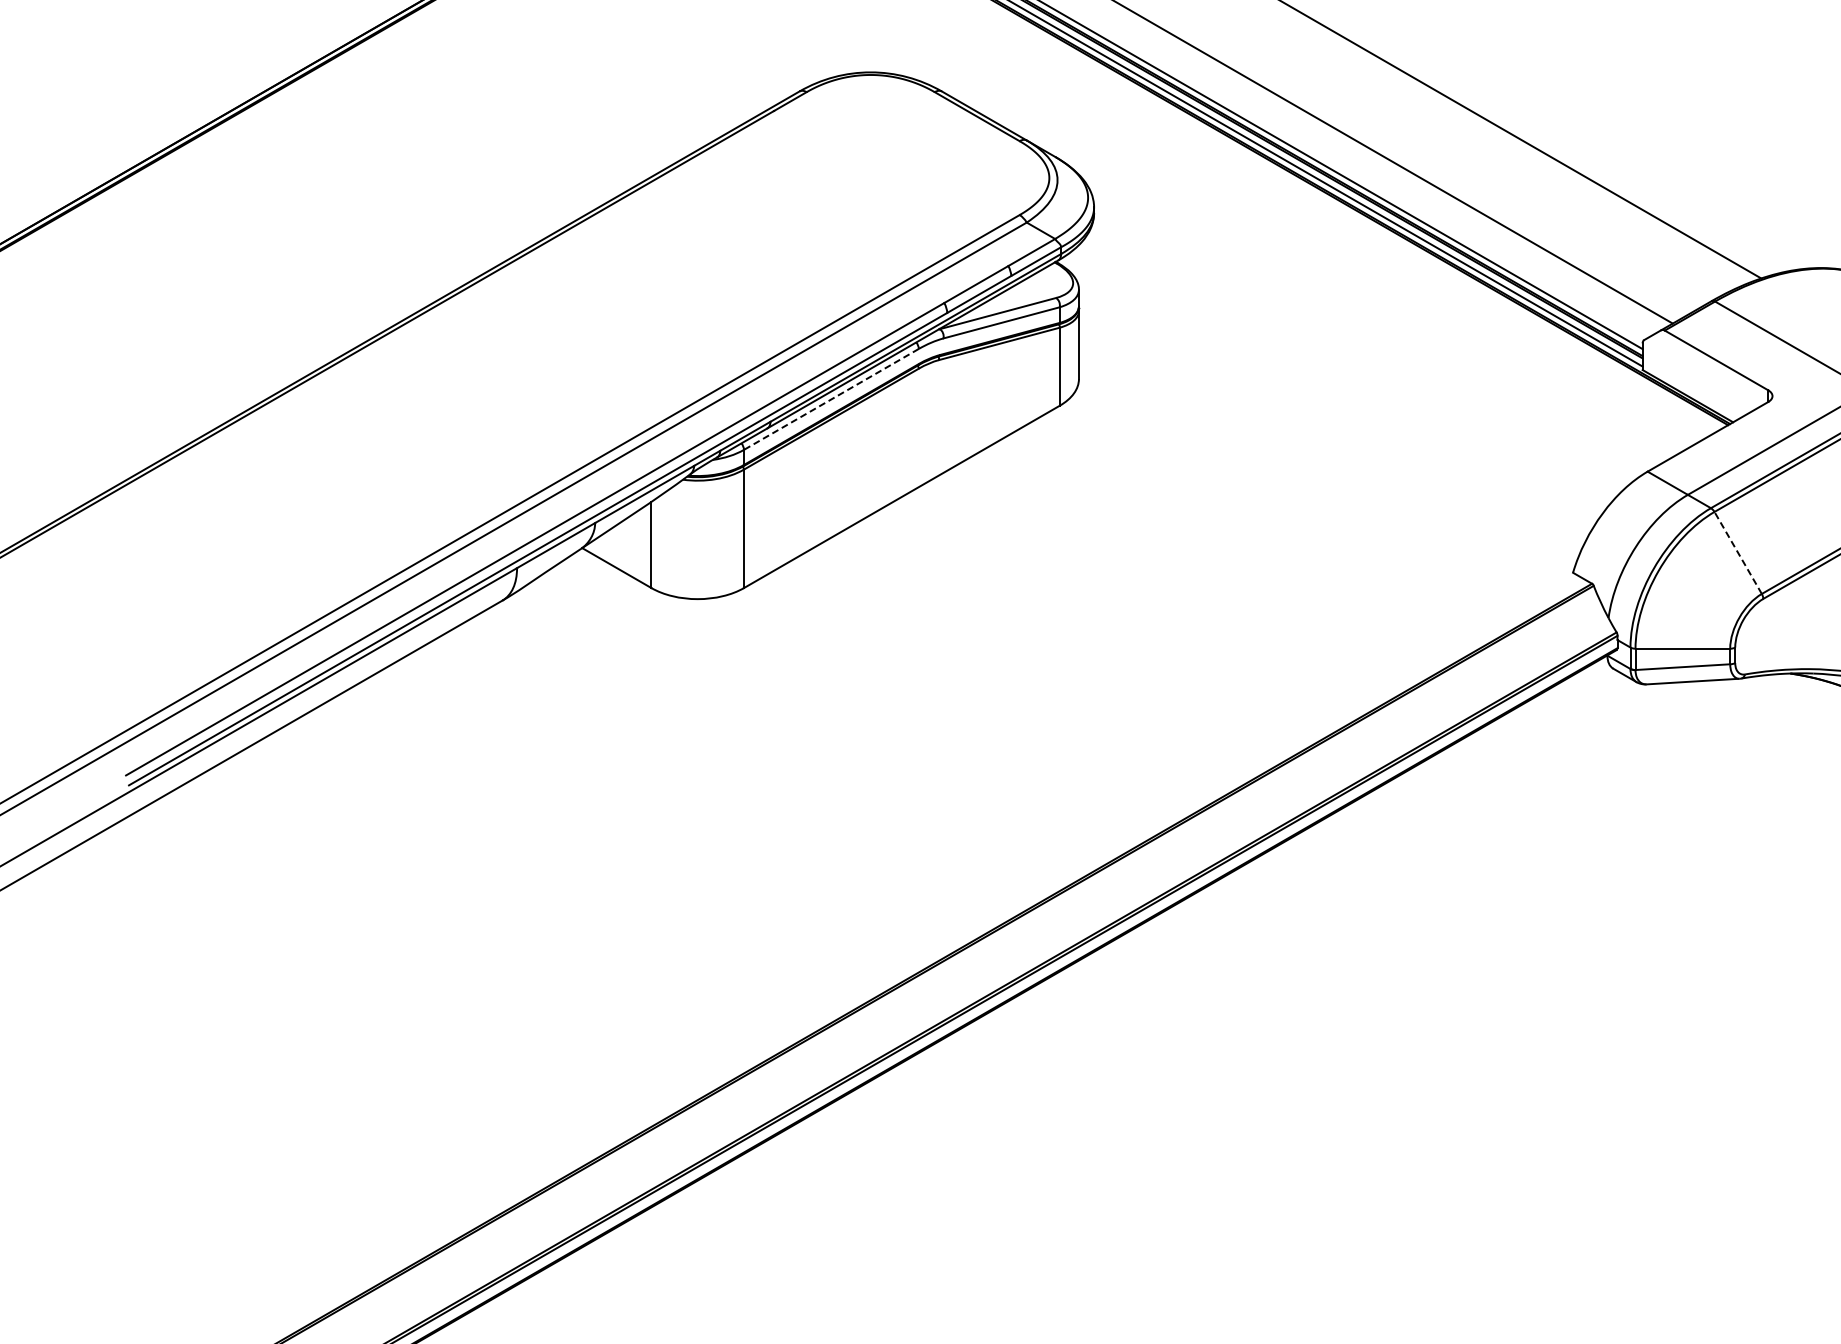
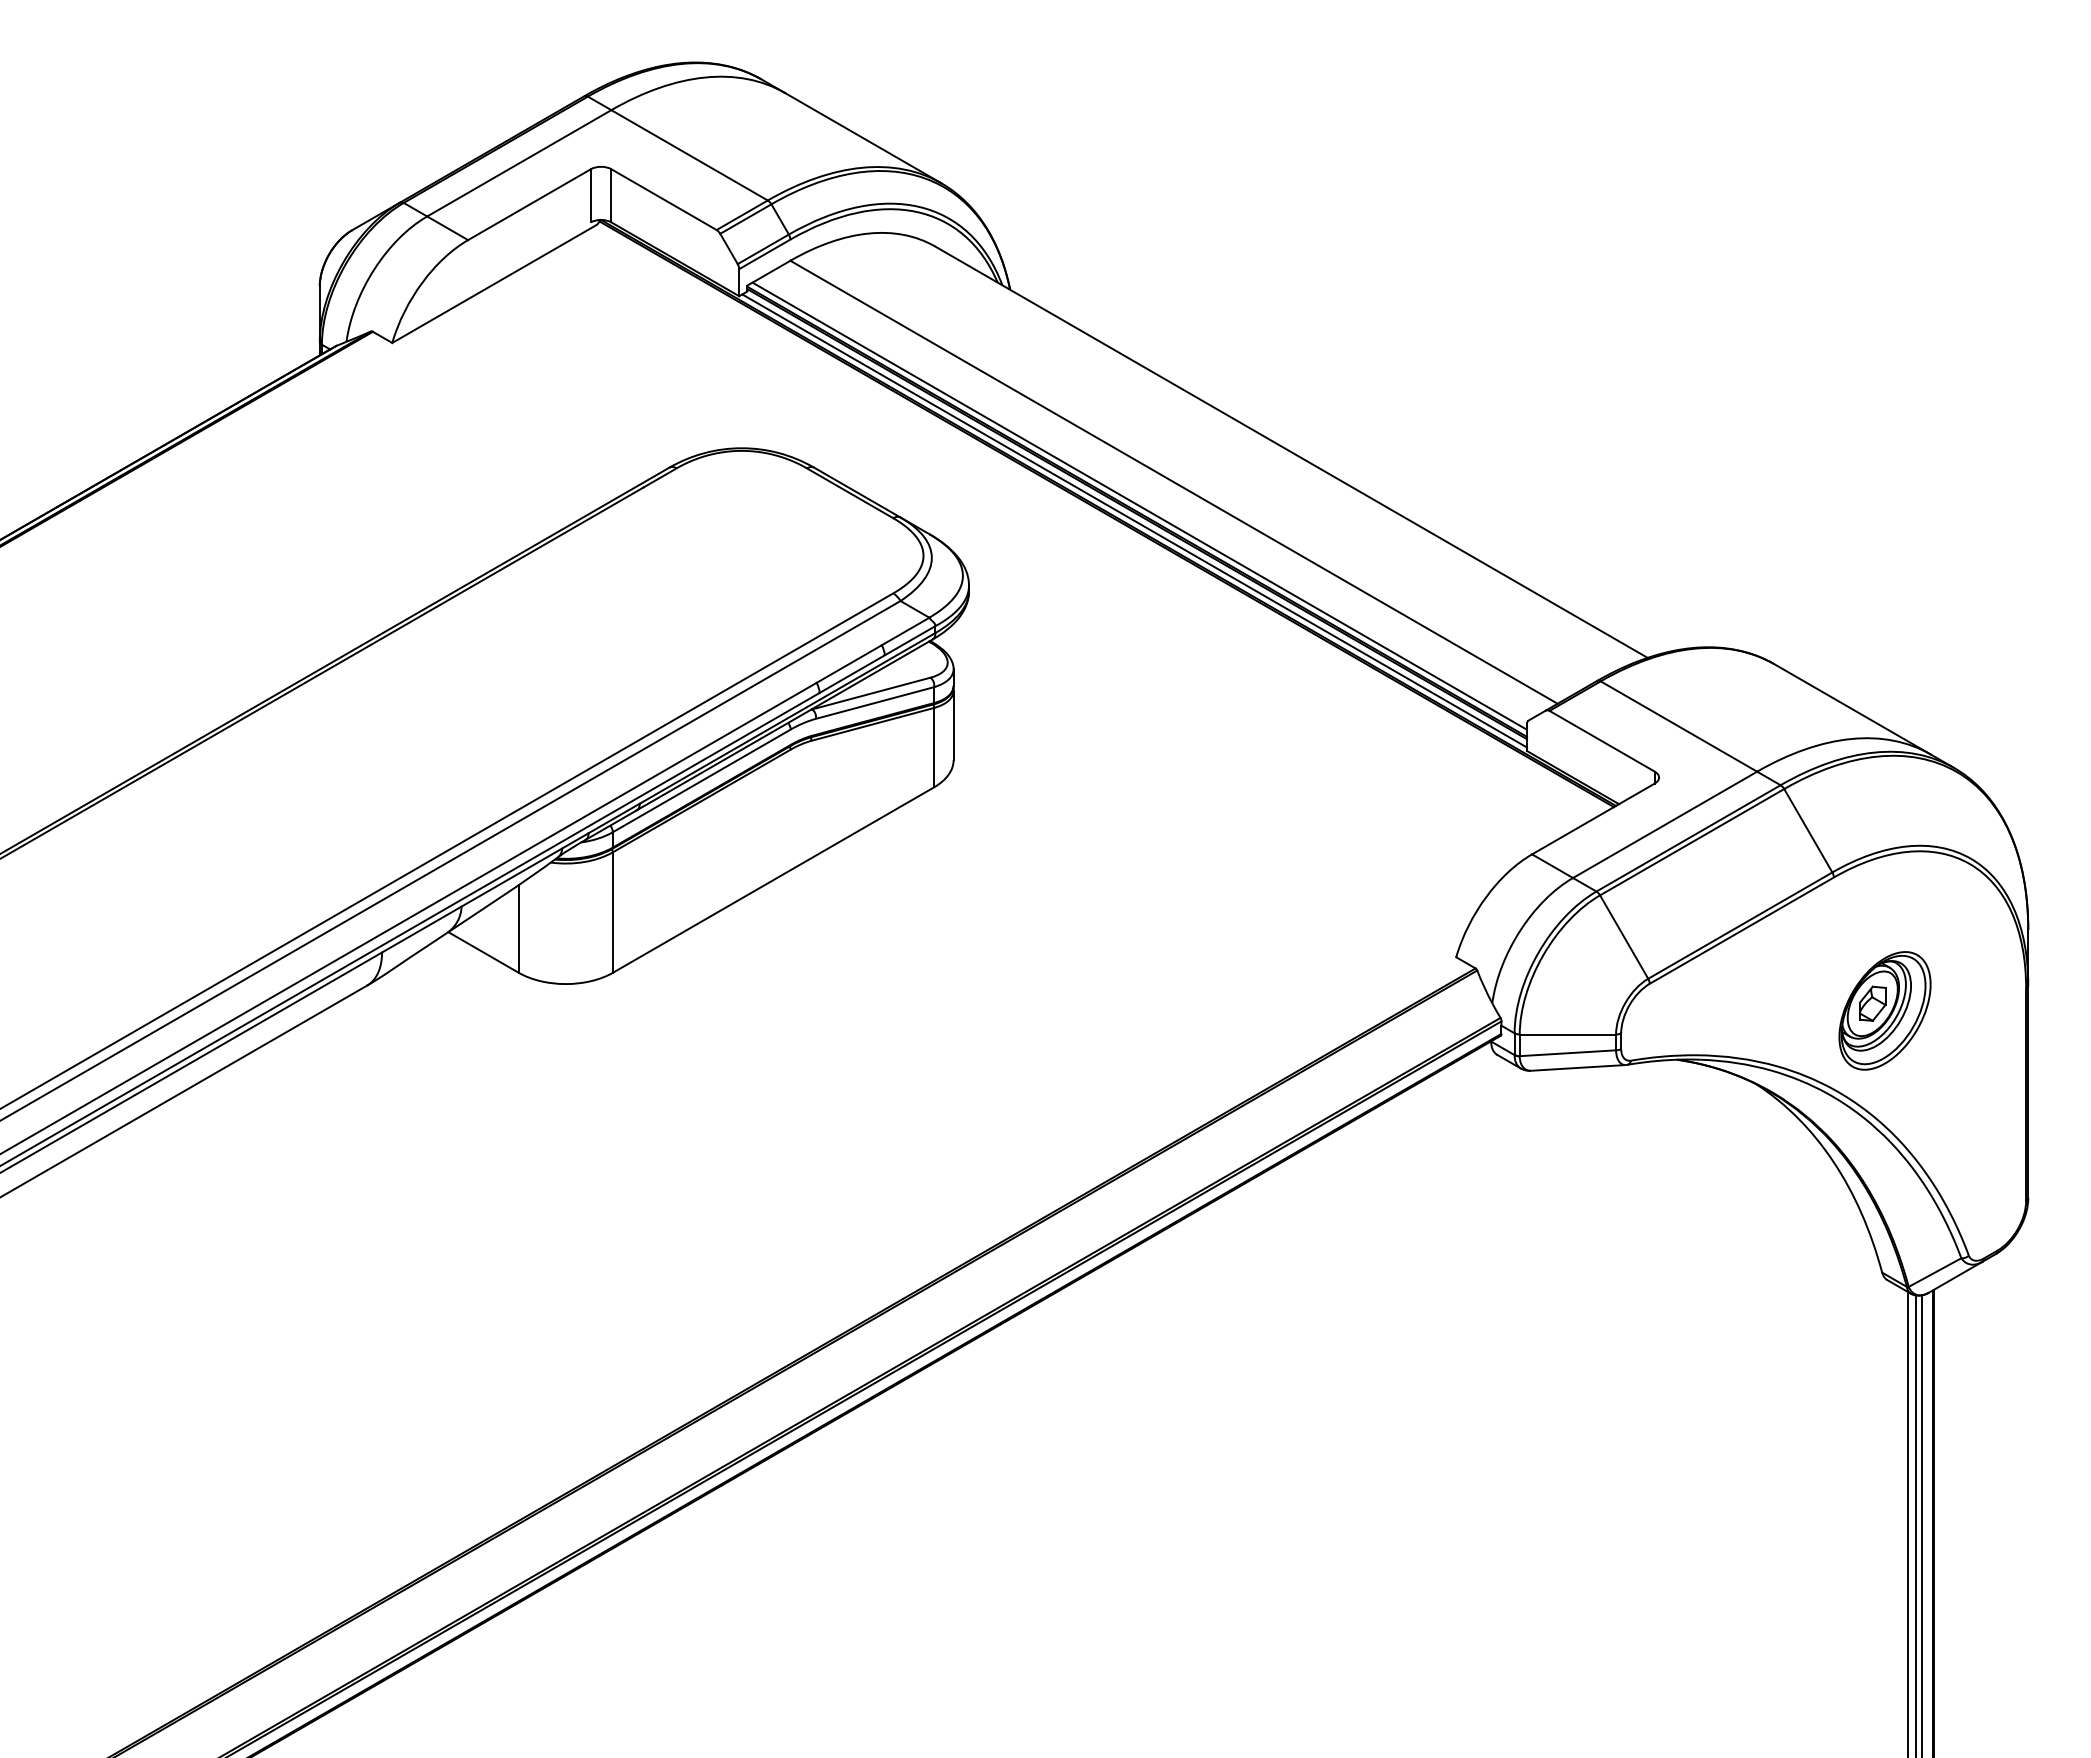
line: (831, 399) -> (701, 780), dashed -> solid
line: (1737, 552) -> (1623, 936), dashed -> solid

